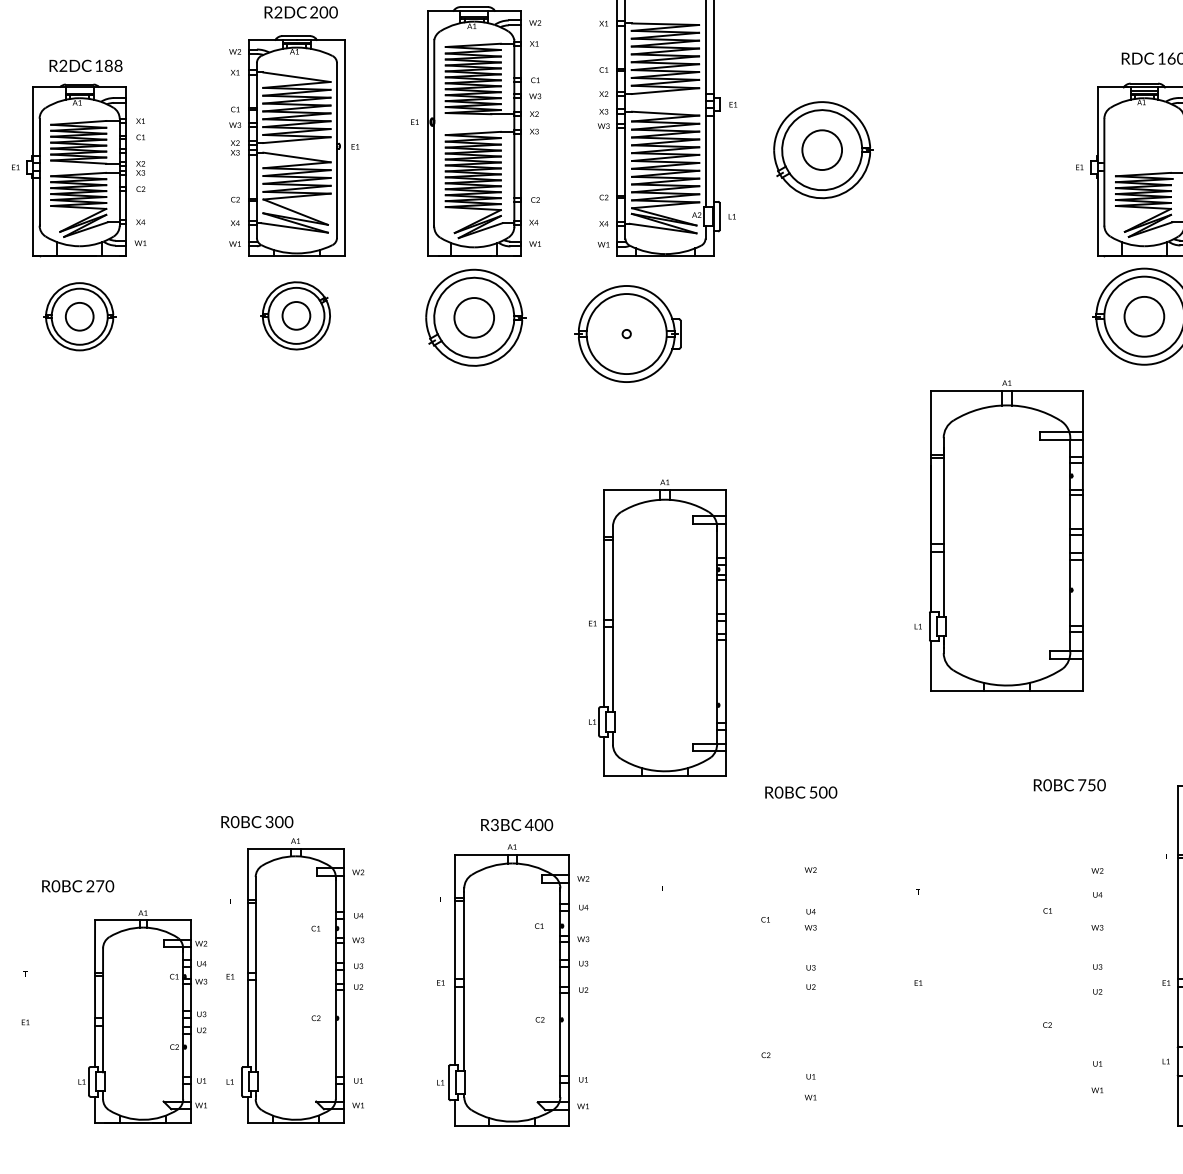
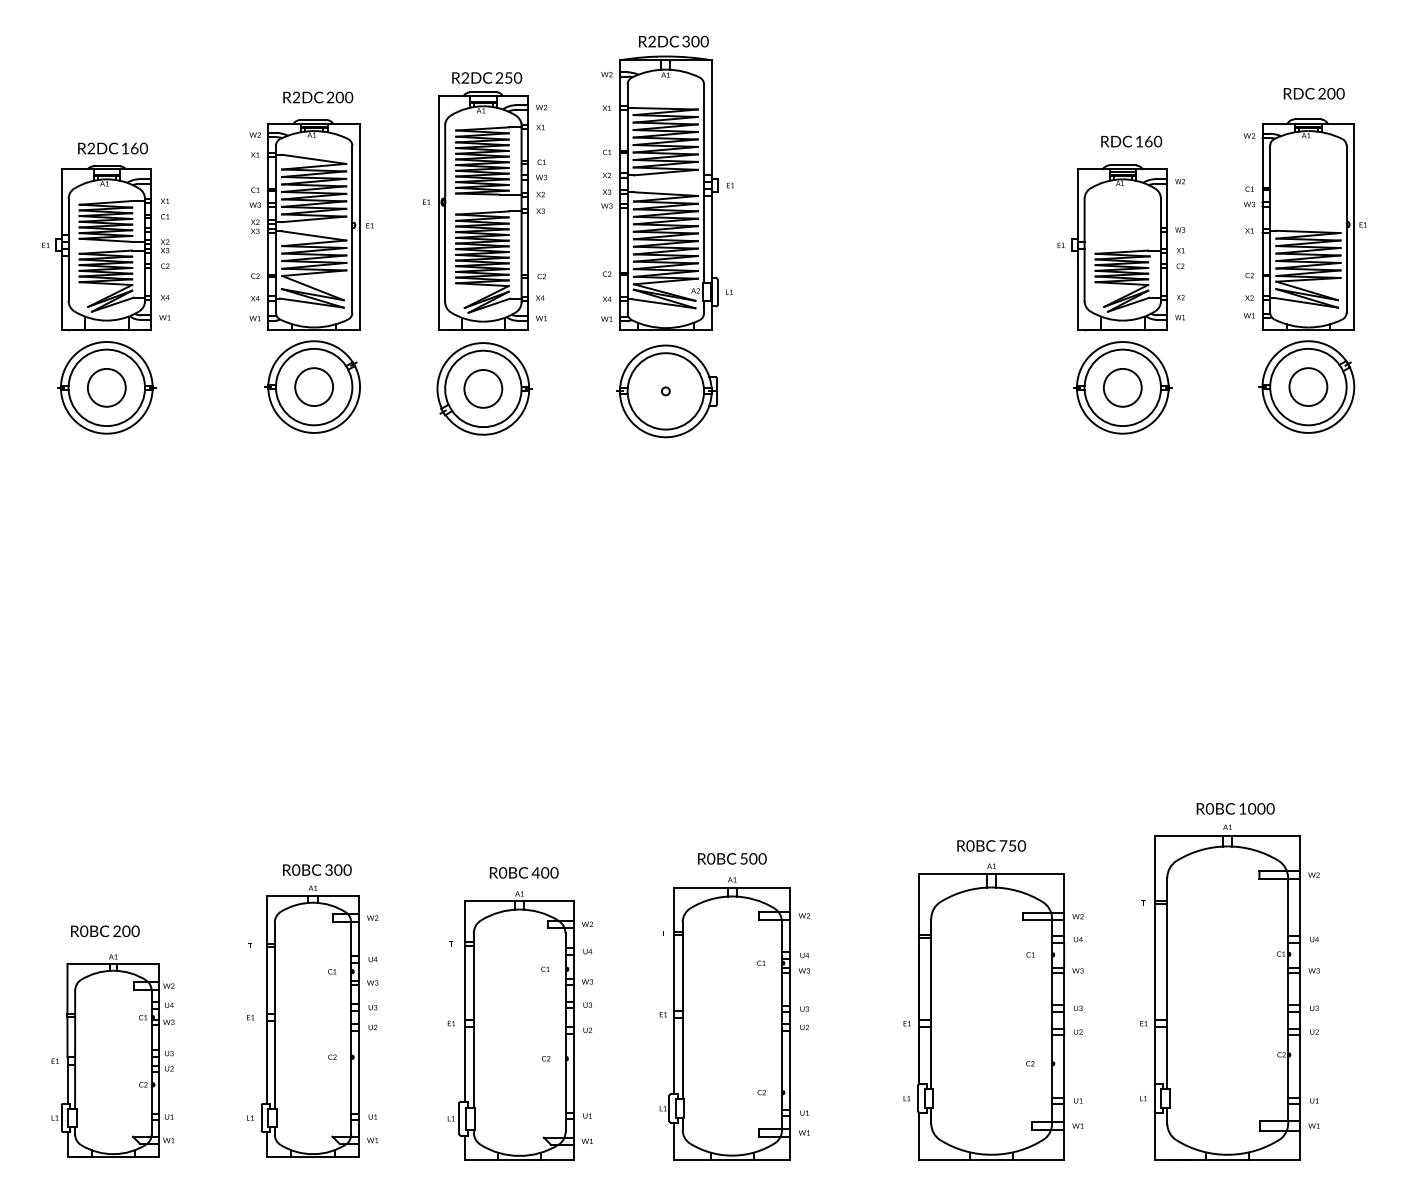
text: (113, 64) -> (139, 147), 188 -> 160
part: (823, 149) -> (816, 228), removed
part: (295, 315) -> (312, 386), size x1.43
part: (79, 316) -> (106, 387), size x1.43
part: (627, 334) -> (666, 391), moved
part: (998, 535) -> (983, 1011), moved
part: (656, 627) -> (724, 1018), moved
text: (1069, 784) -> (991, 845), moved
text: (801, 792) -> (732, 858), moved
text: (257, 821) -> (317, 869), moved
text: (495, 824) -> (503, 872), R3BC -> R0BC
text: (100, 886) -> (126, 931), 270 -> 200
part: (142, 1016) -> (112, 1055), moved

